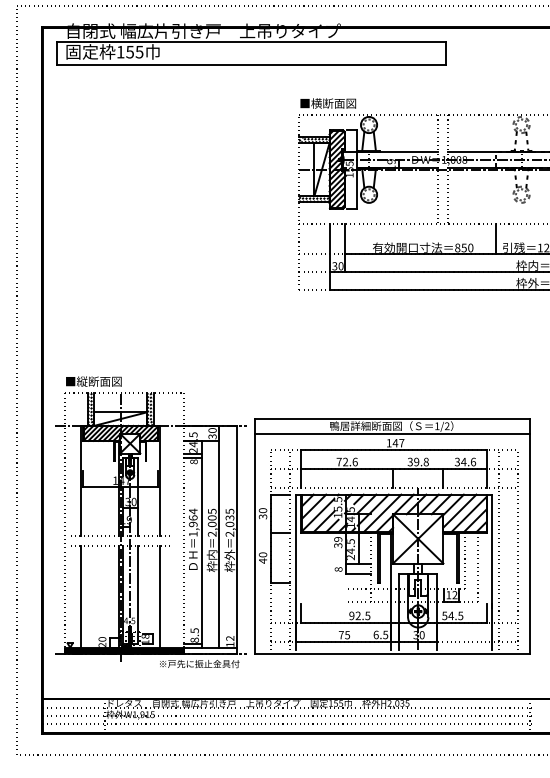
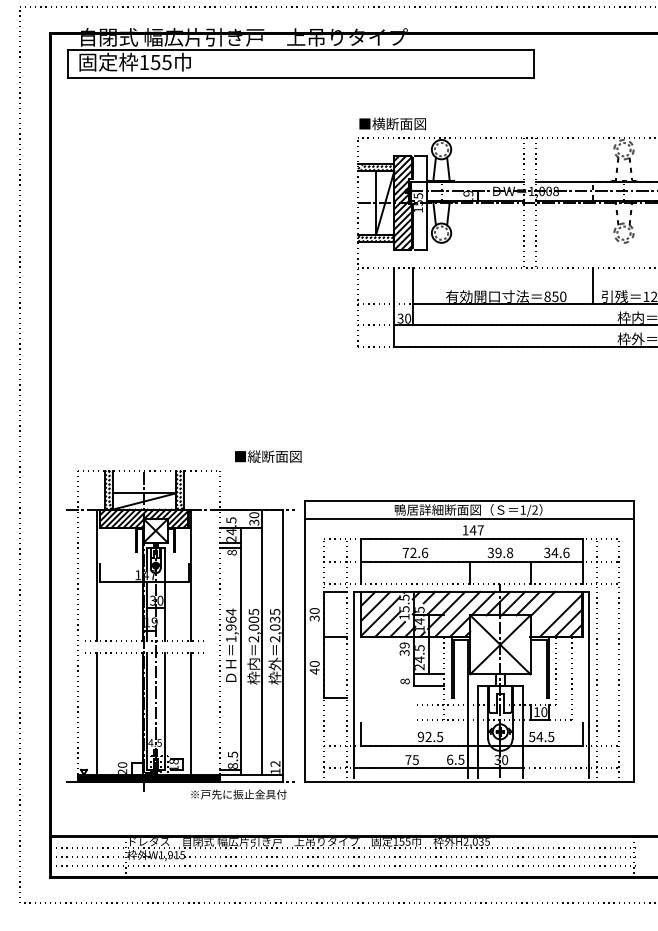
text: (94, 381) -> (268, 456), moved
line: (459, 511) -> (549, 611), removed
text: (455, 595) -> (544, 712), 12 -> 10

